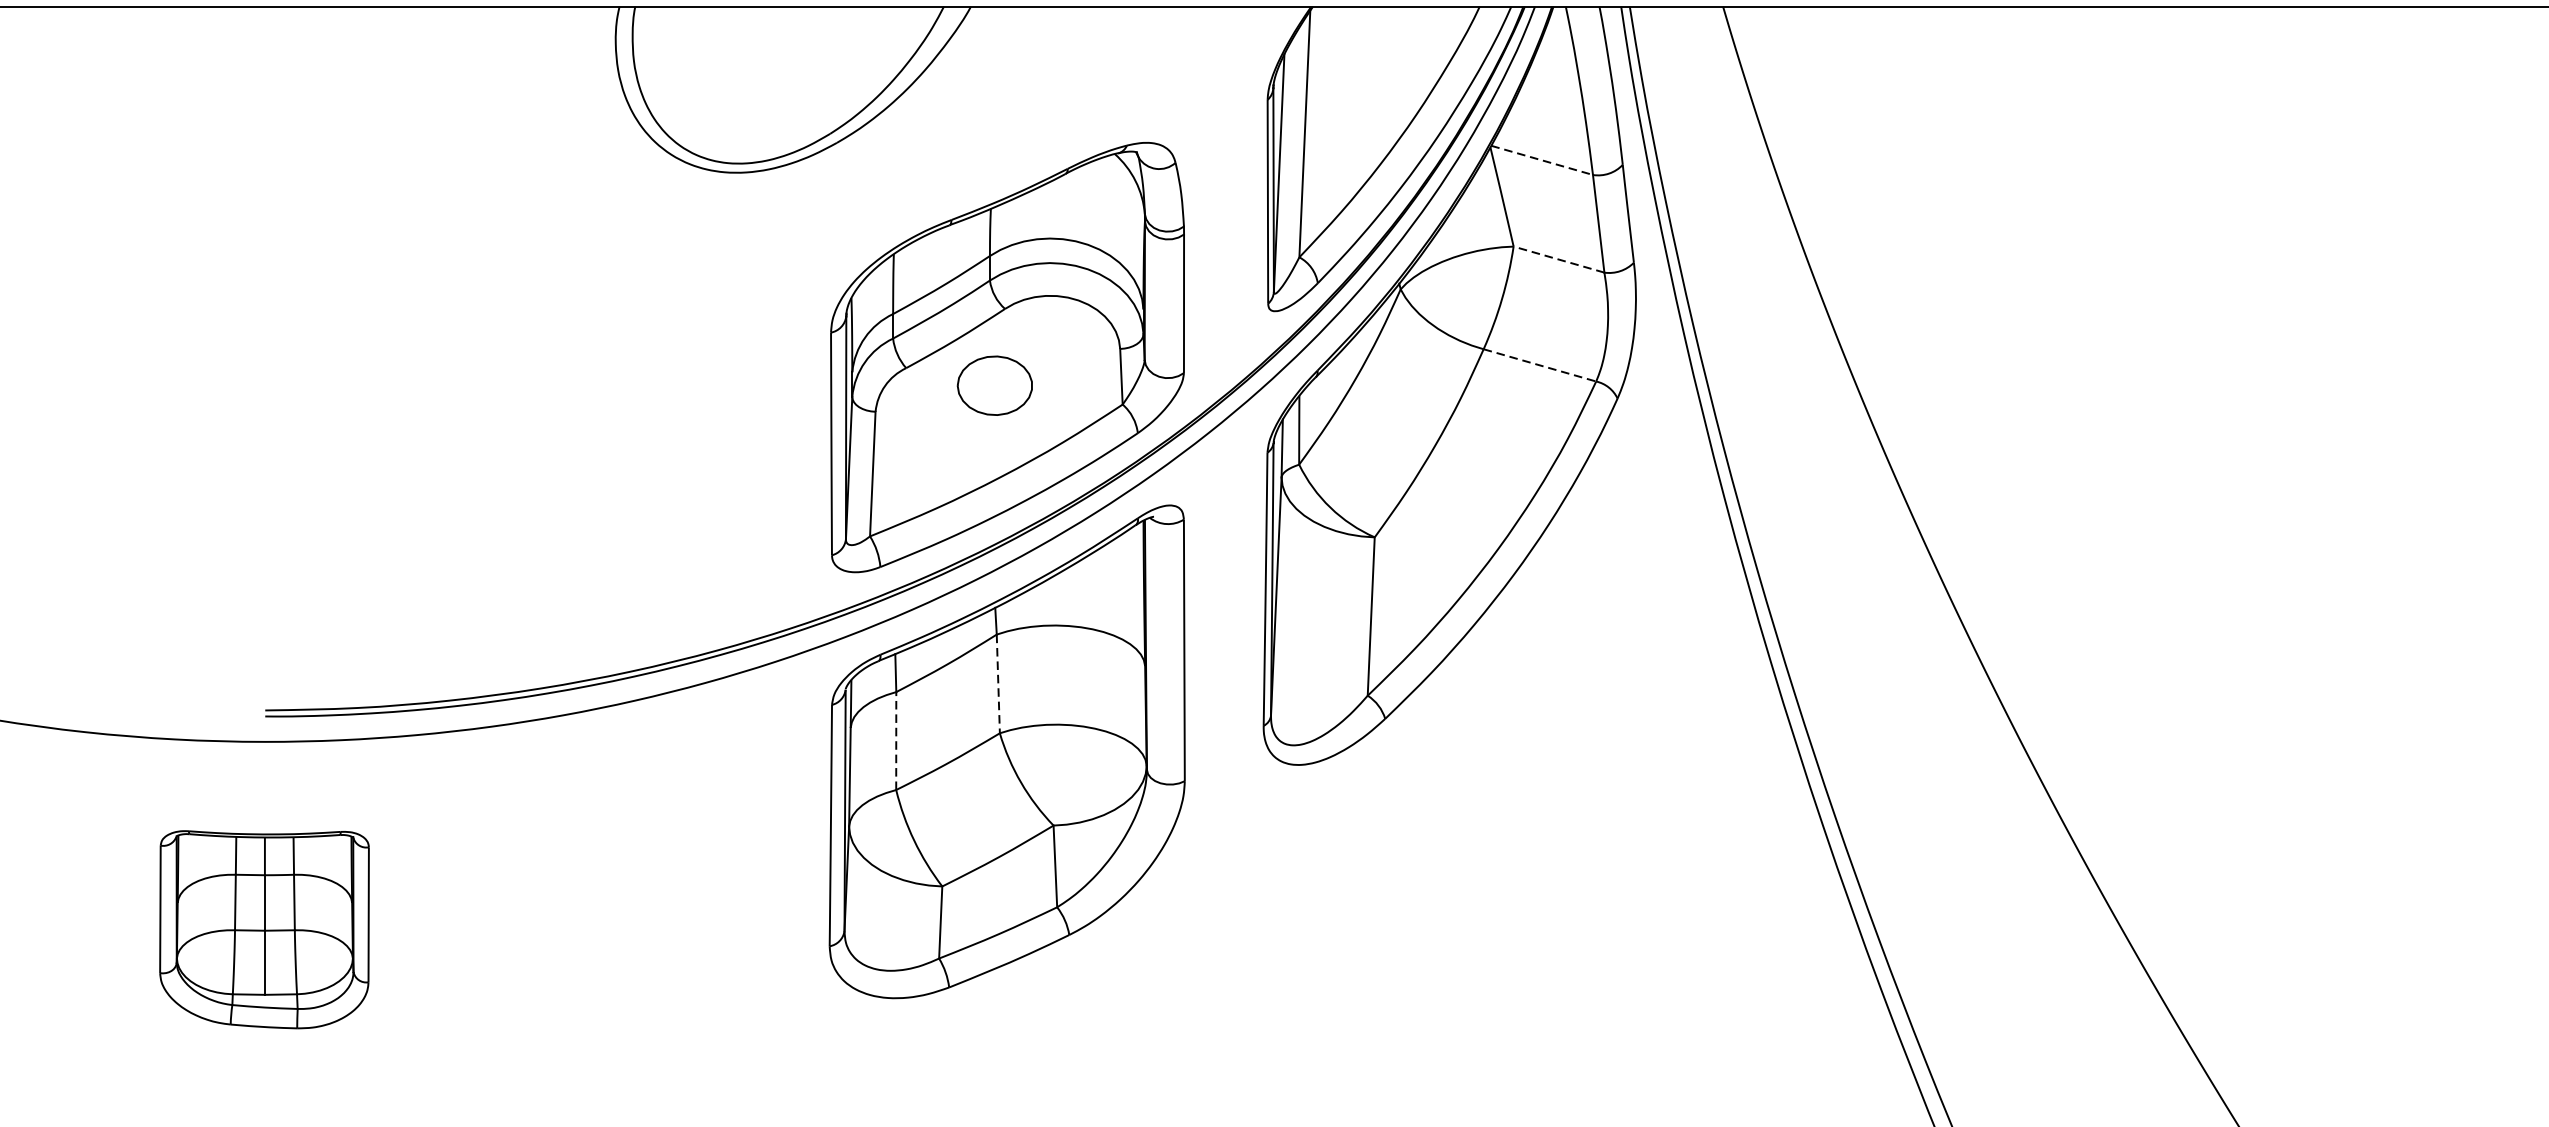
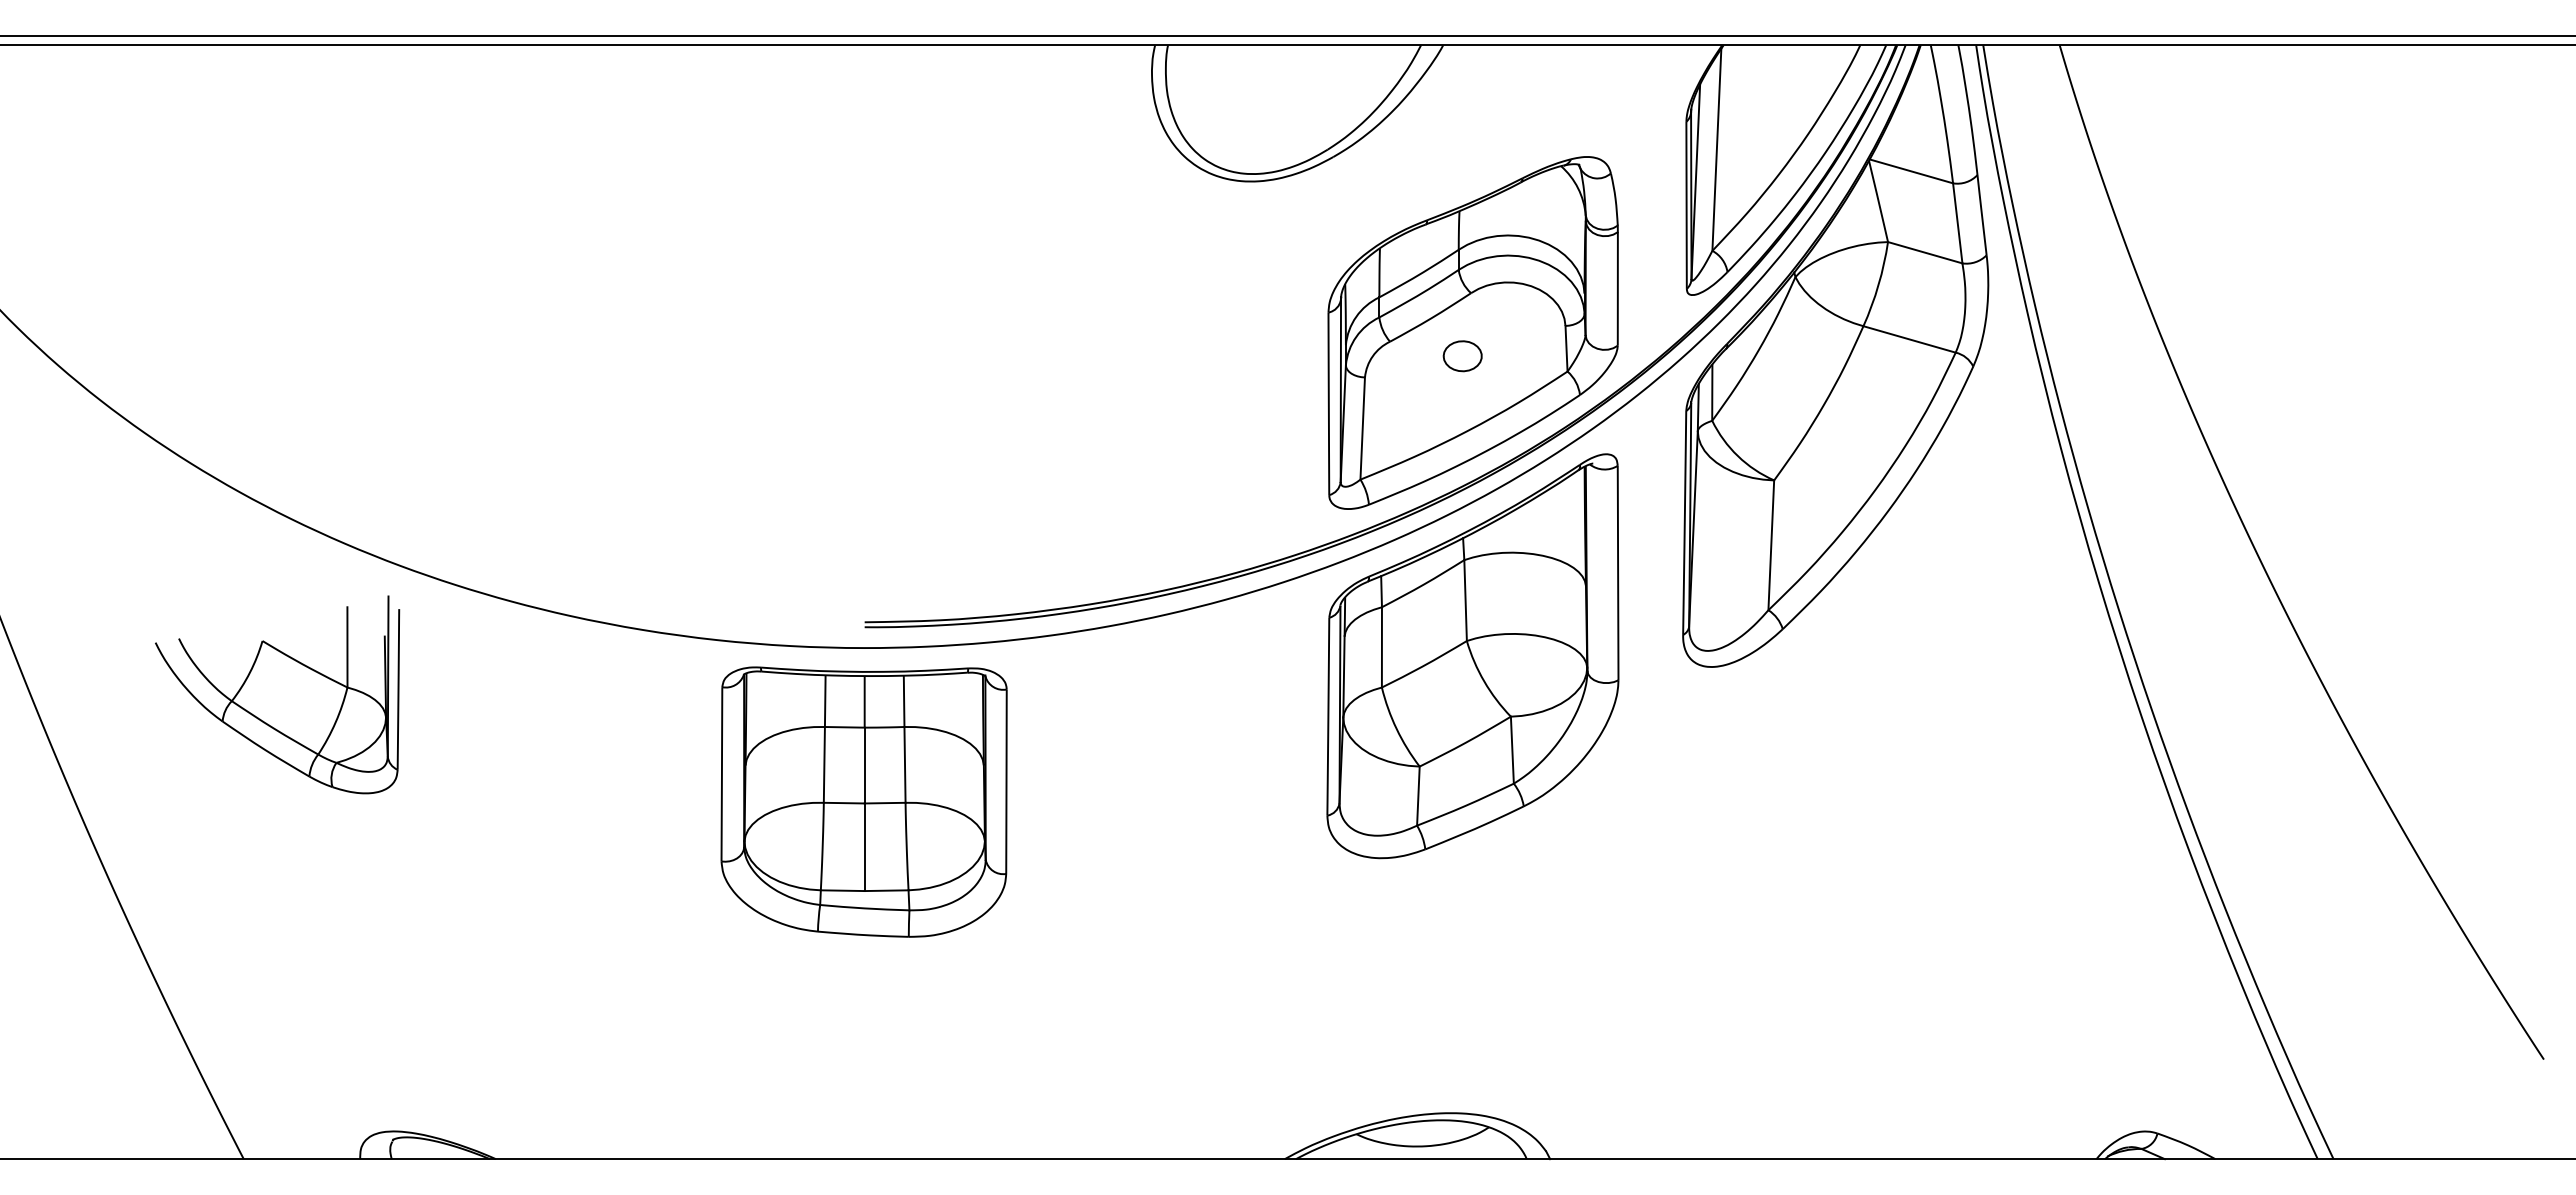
line: (1542, 160) -> (1911, 171), dashed -> solid
line: (1559, 259) -> (1925, 252), dashed -> solid
line: (1539, 365) -> (1909, 339), dashed -> solid
part: (994, 386) -> (1462, 356), size x0.62
line: (998, 685) -> (1465, 601), dashed -> solid
line: (895, 739) -> (1381, 646), dashed -> solid
part: (263, 929) -> (863, 801), size x1.67

